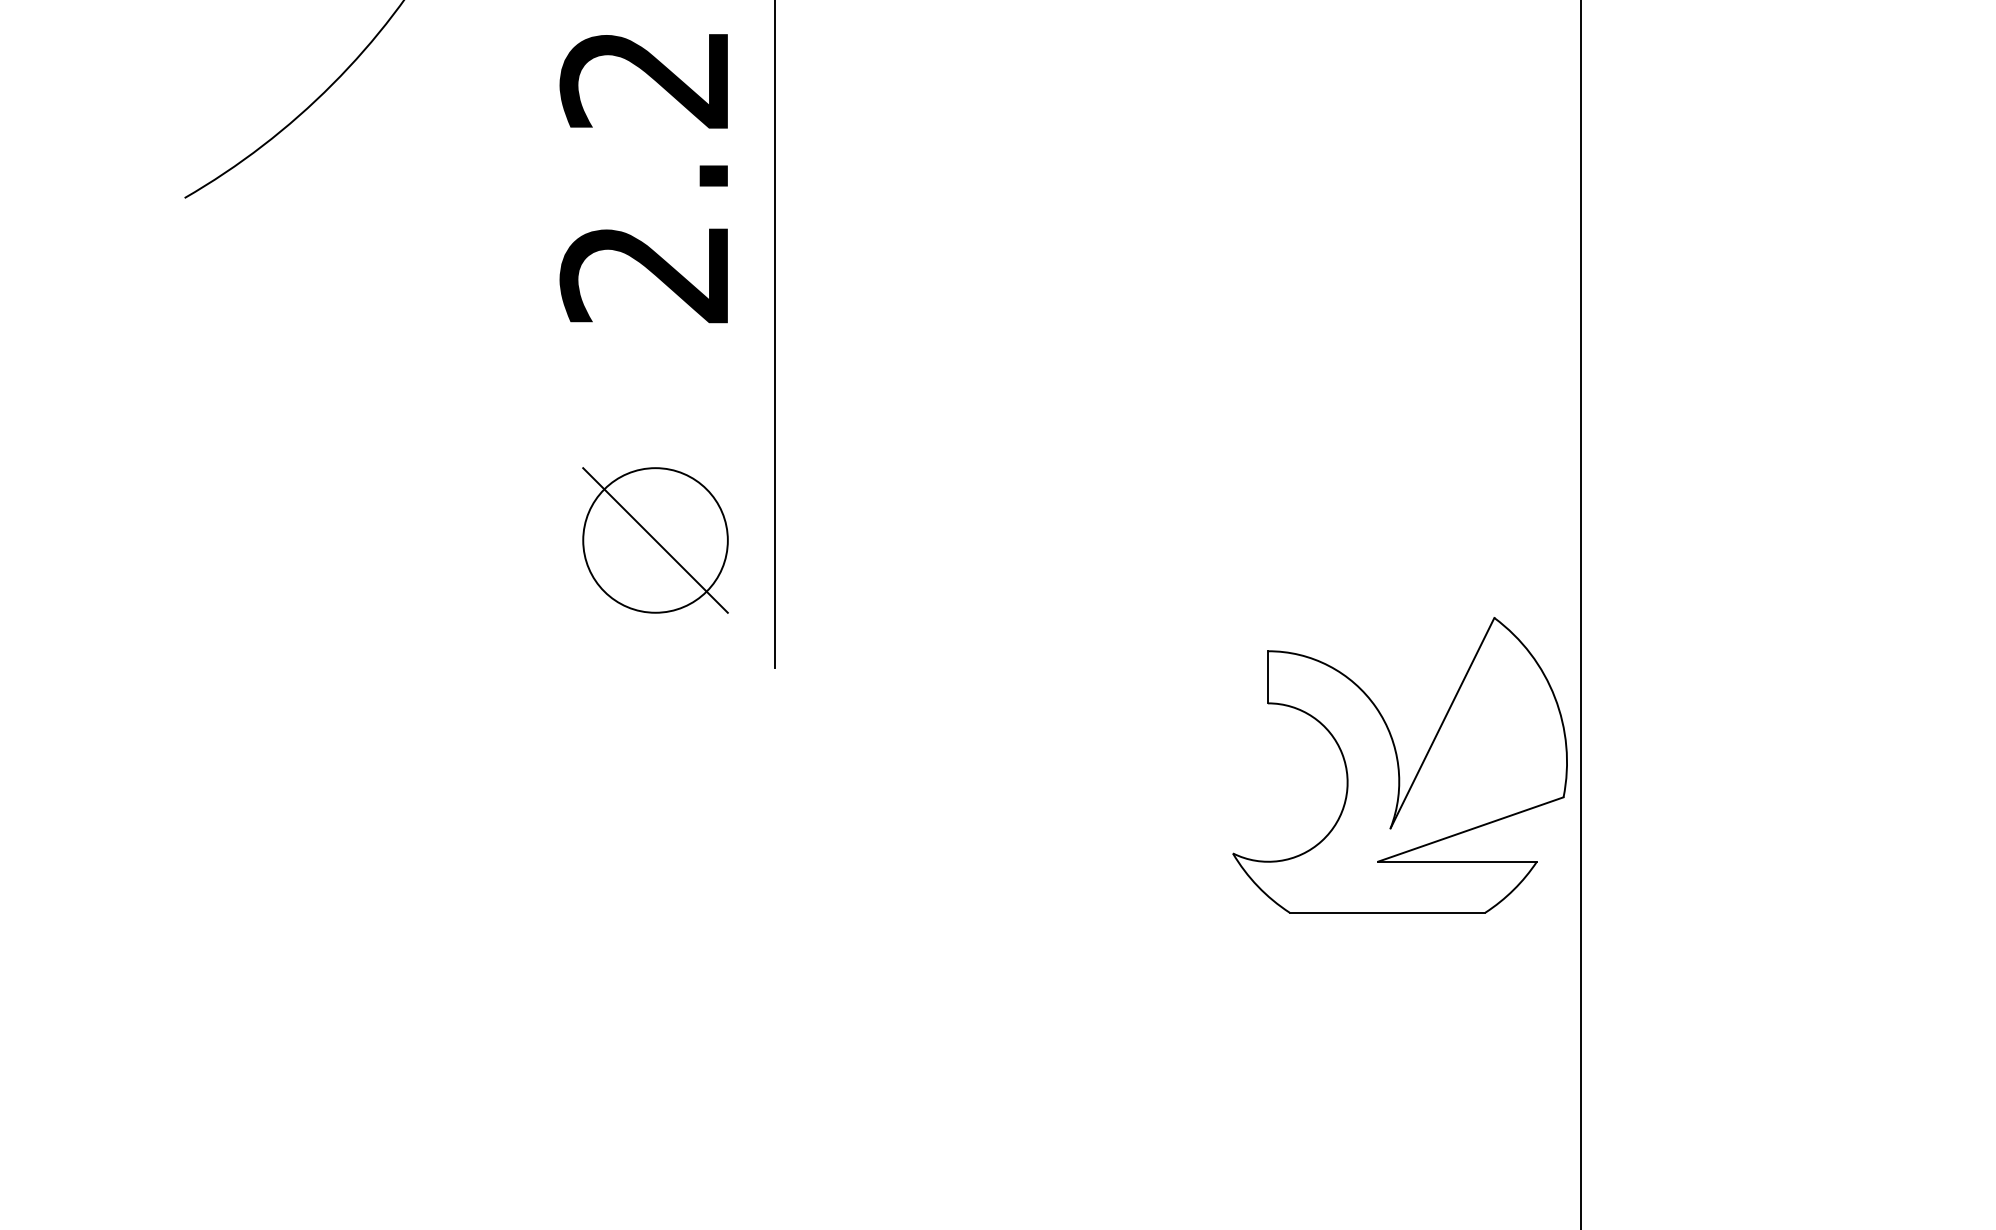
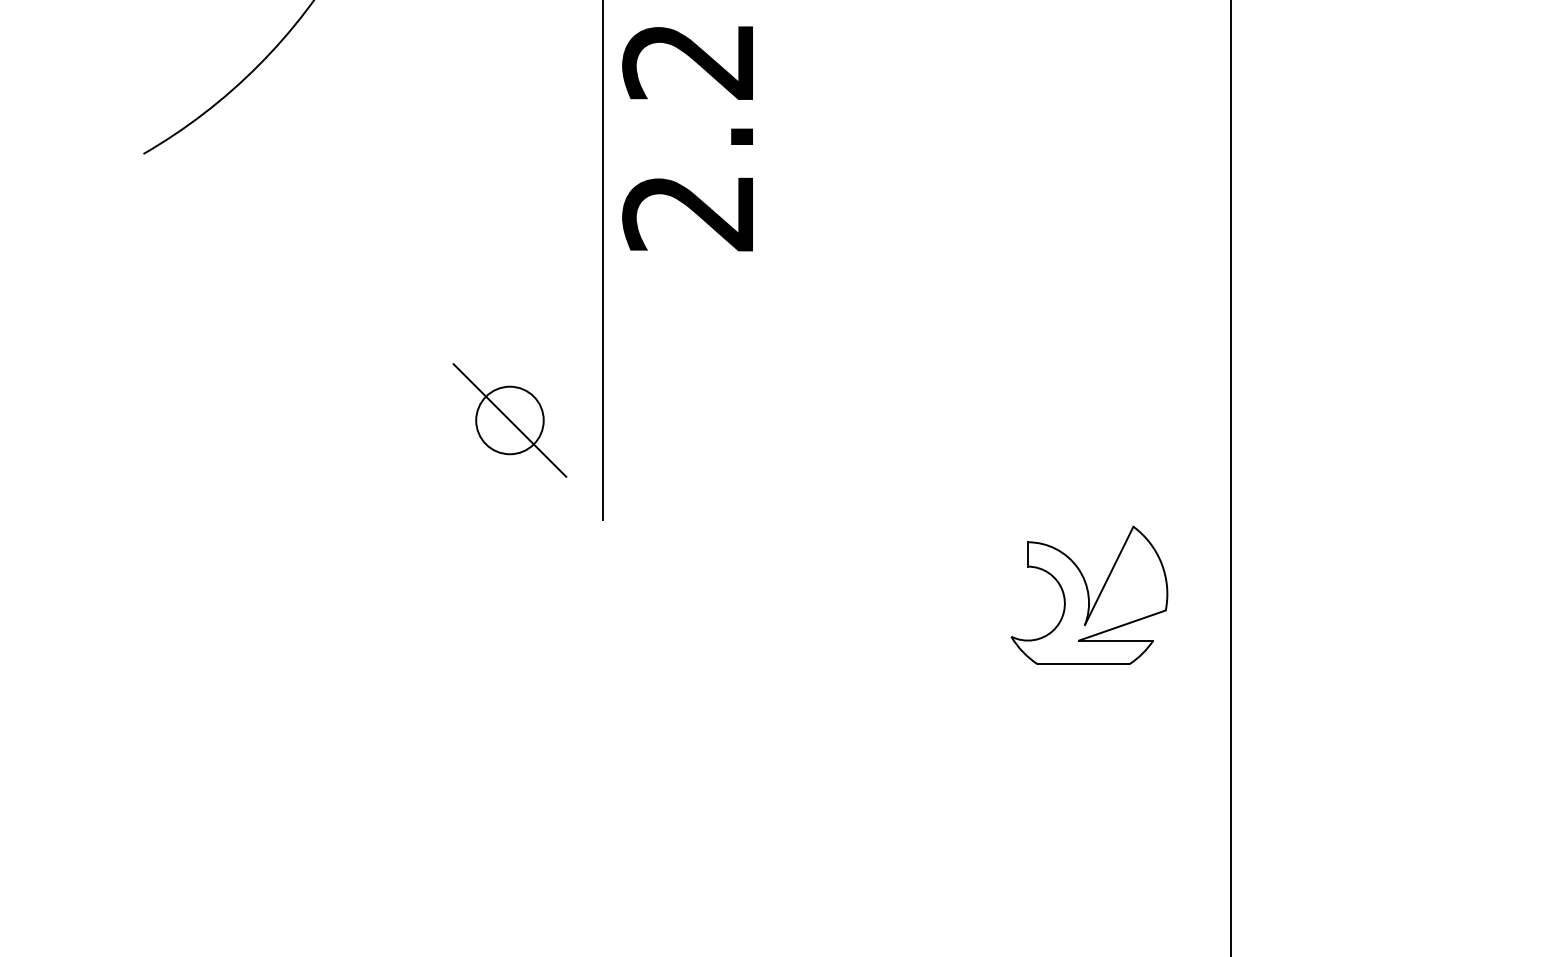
text: (643, 178) -> (687, 138), moved
circle: (655, 540) -> (509, 420), size x0.6
part: (1399, 765) -> (1088, 595), size x0.6

